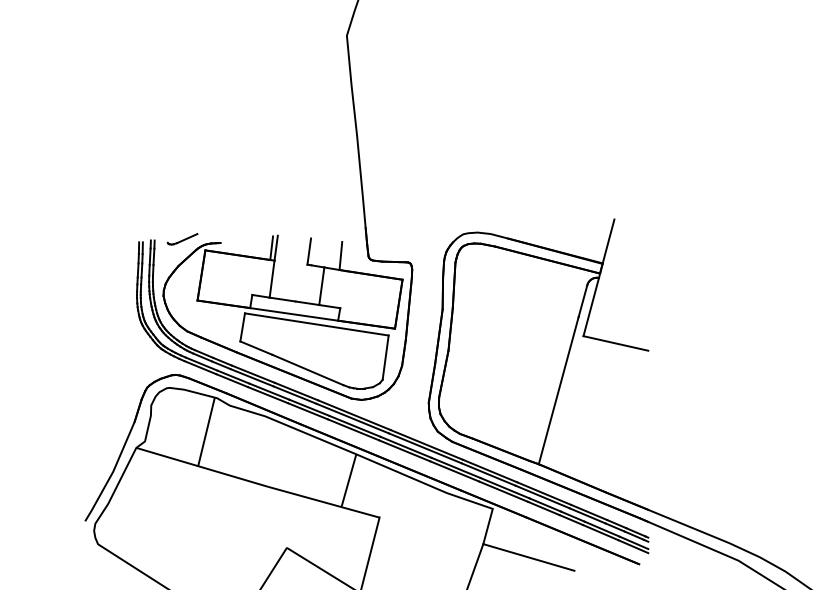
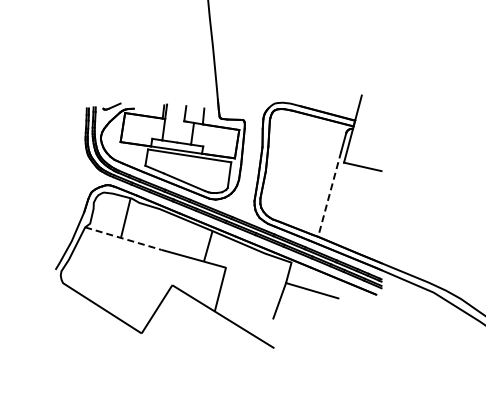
line: (558, 391) -> (329, 194), solid -> dashed
line: (202, 467) -> (123, 238), solid -> dashed

